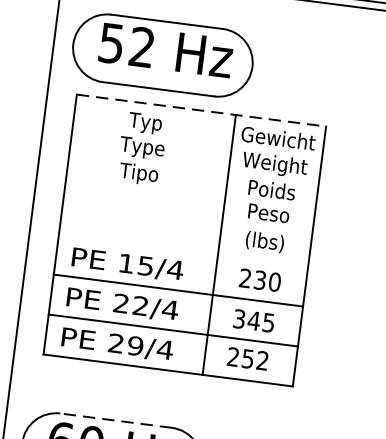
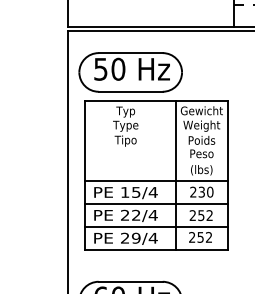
text: (142, 45) -> (118, 68), 52 -> 50
line: (201, 110) -> (156, 100), dashed -> solid
line: (182, 249) -> (155, 180), added
text: (252, 320) -> (200, 215), 345 -> 252
line: (115, 420) -> (130, 281), dashed -> solid

